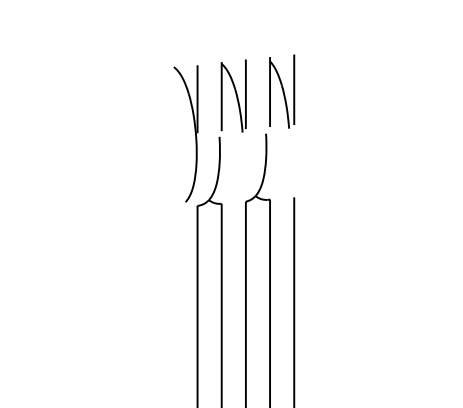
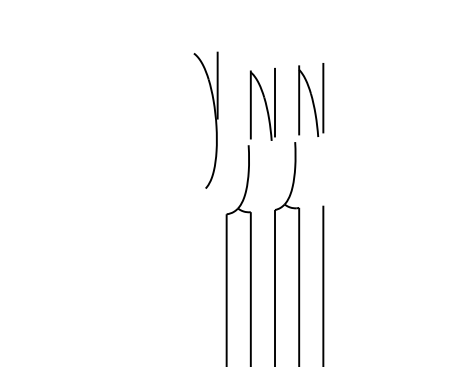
part: (194, 132) -> (214, 118), moved

